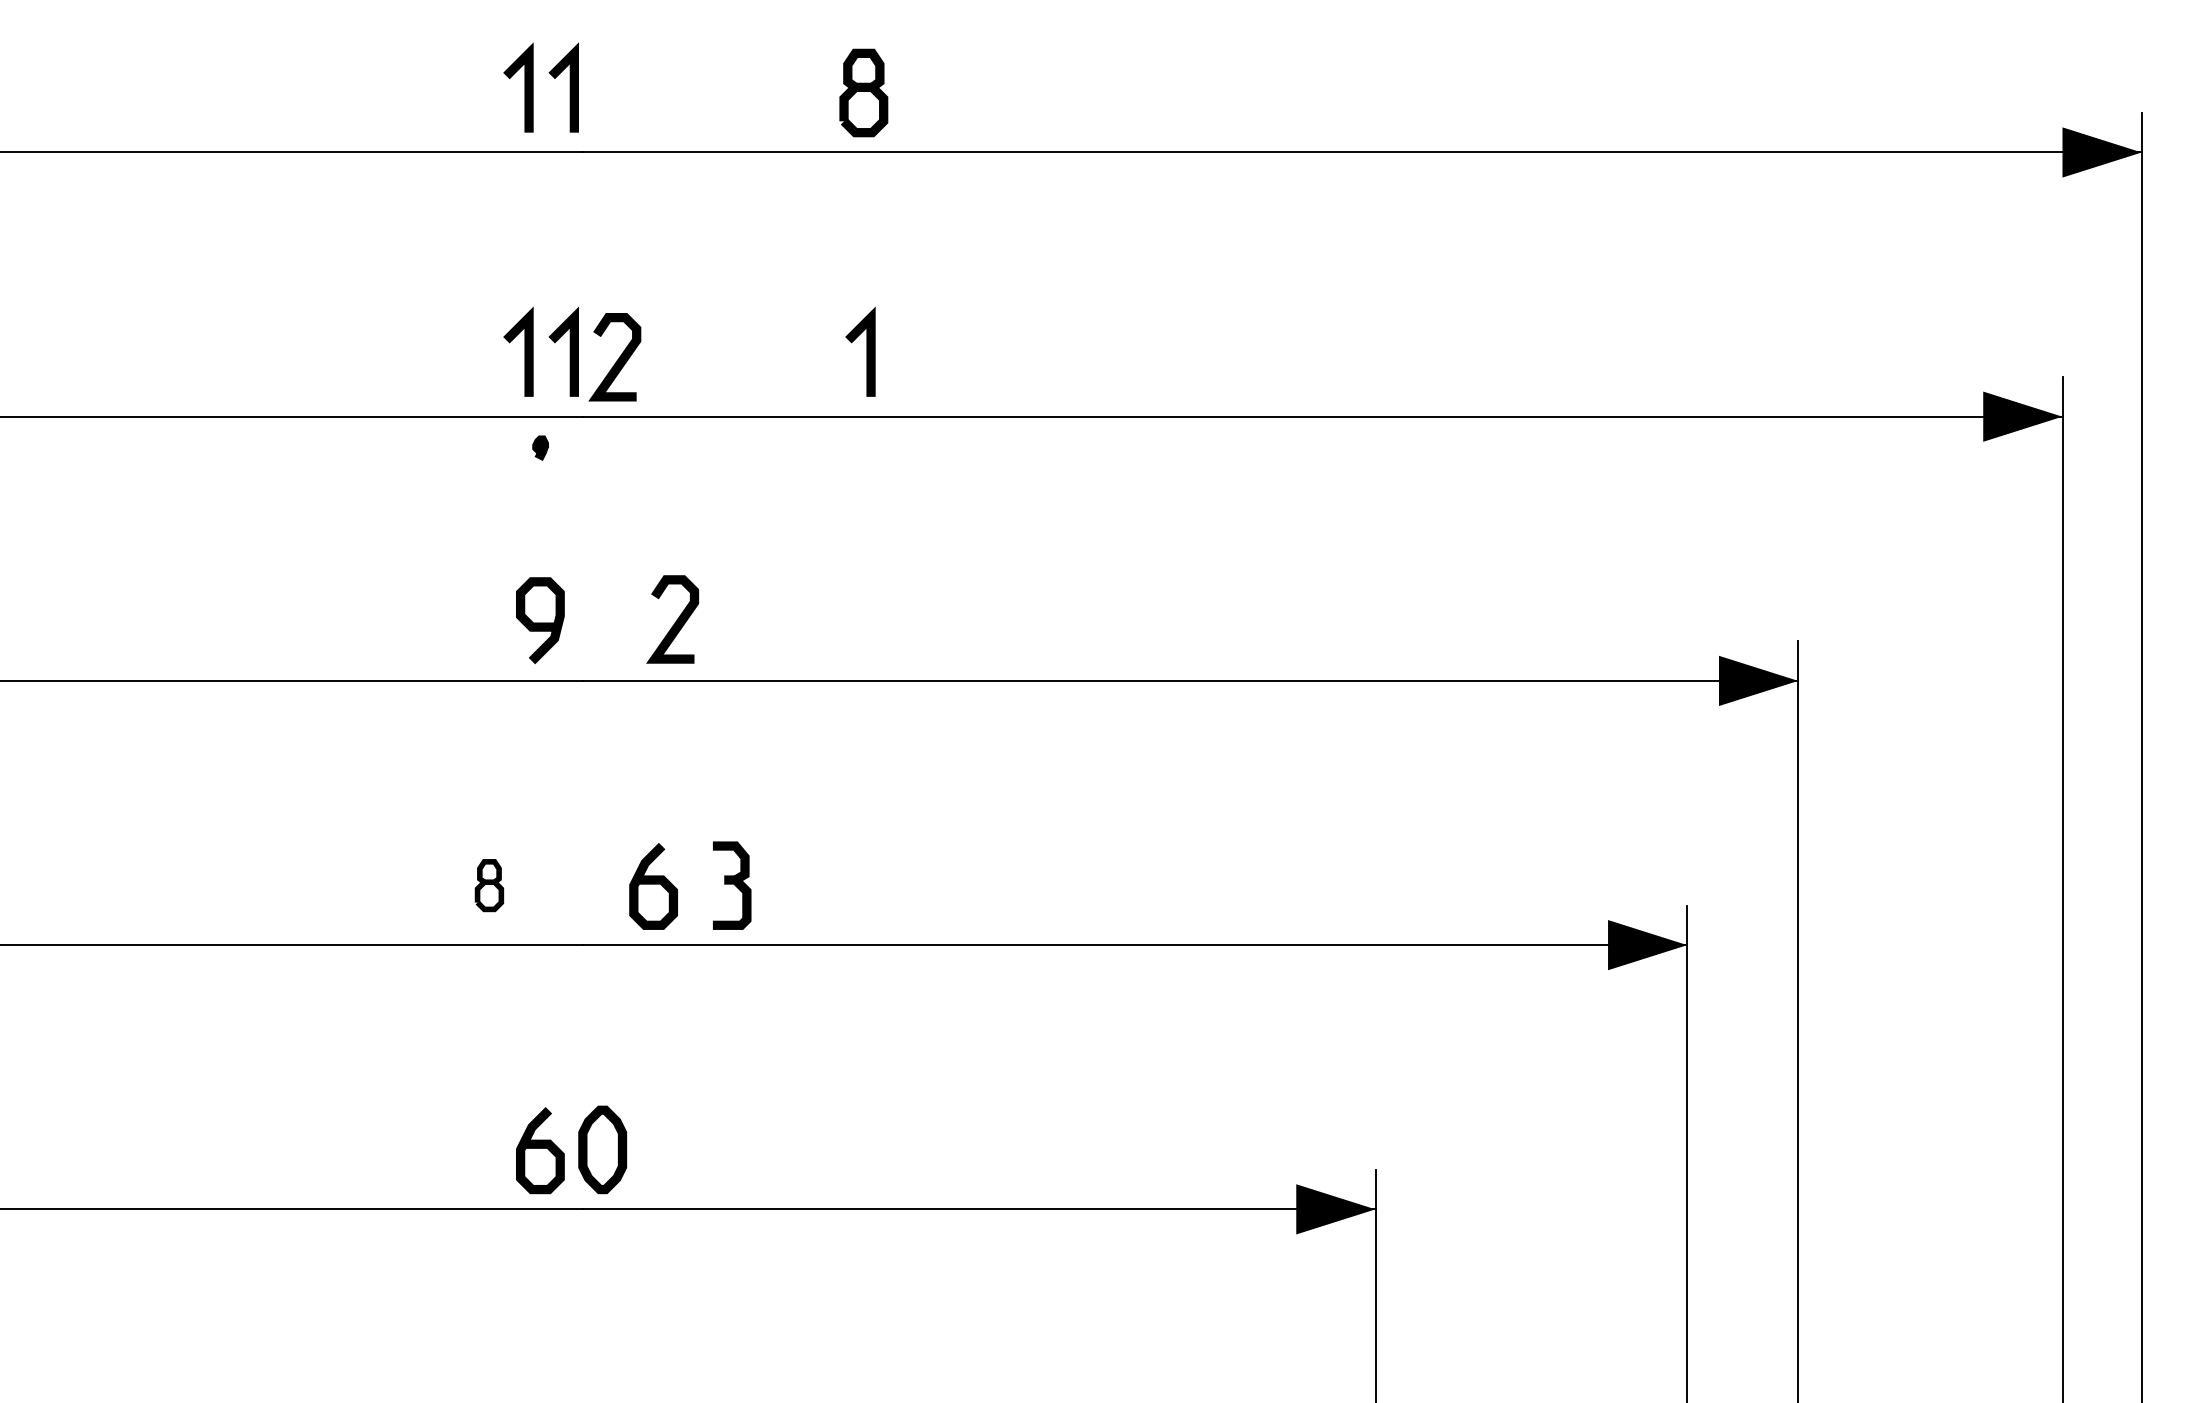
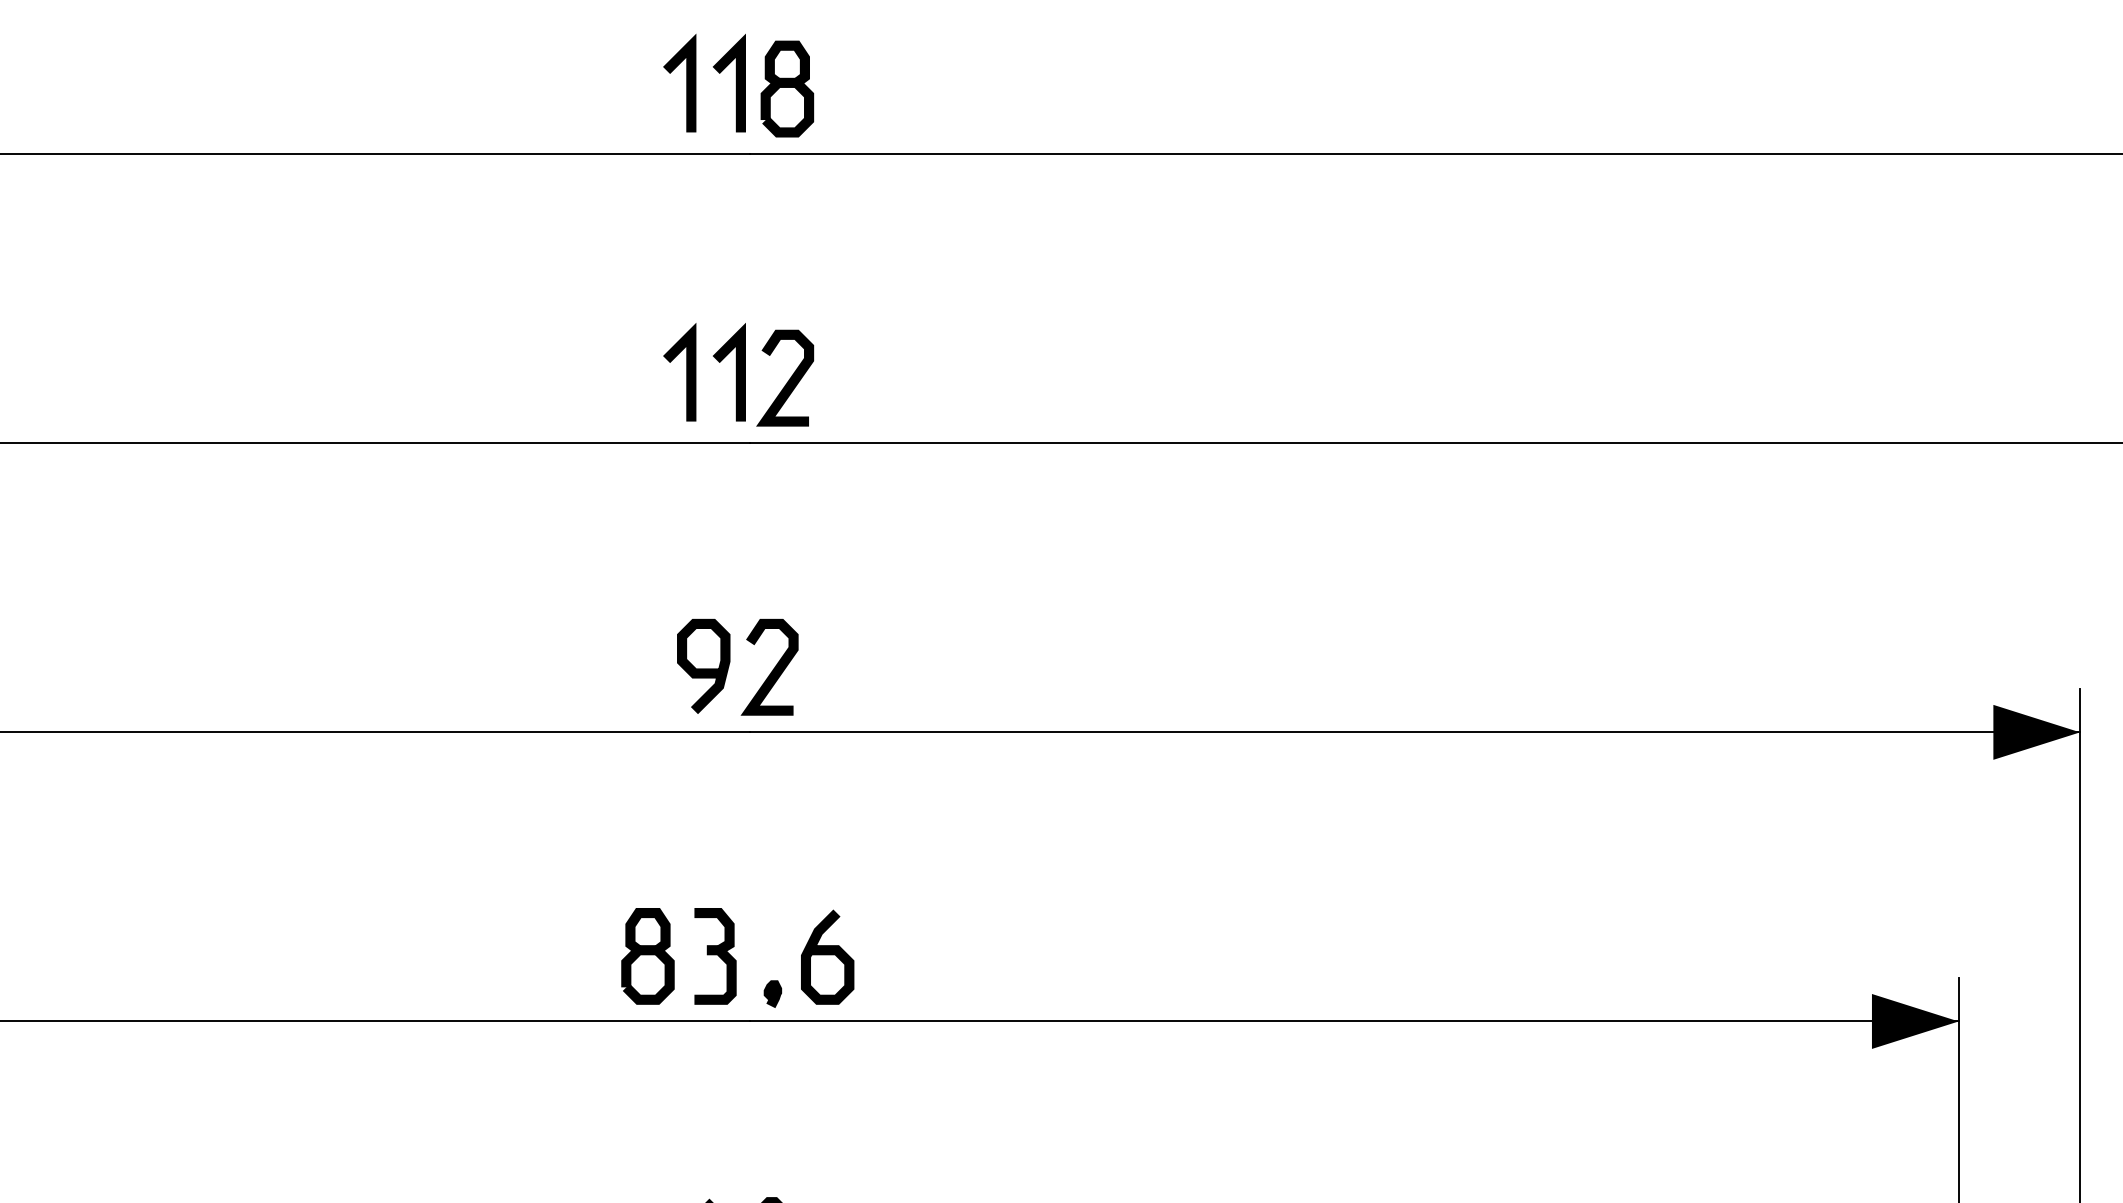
part: (863, 92) -> (787, 88), moved
line: (866, 351) -> (1060, 371), removed
part: (540, 447) -> (772, 993), moved
curve: (675, 621) -> (772, 669), moved
part: (489, 885) -> (648, 956), size x1.67
part: (732, 885) -> (715, 956), moved

